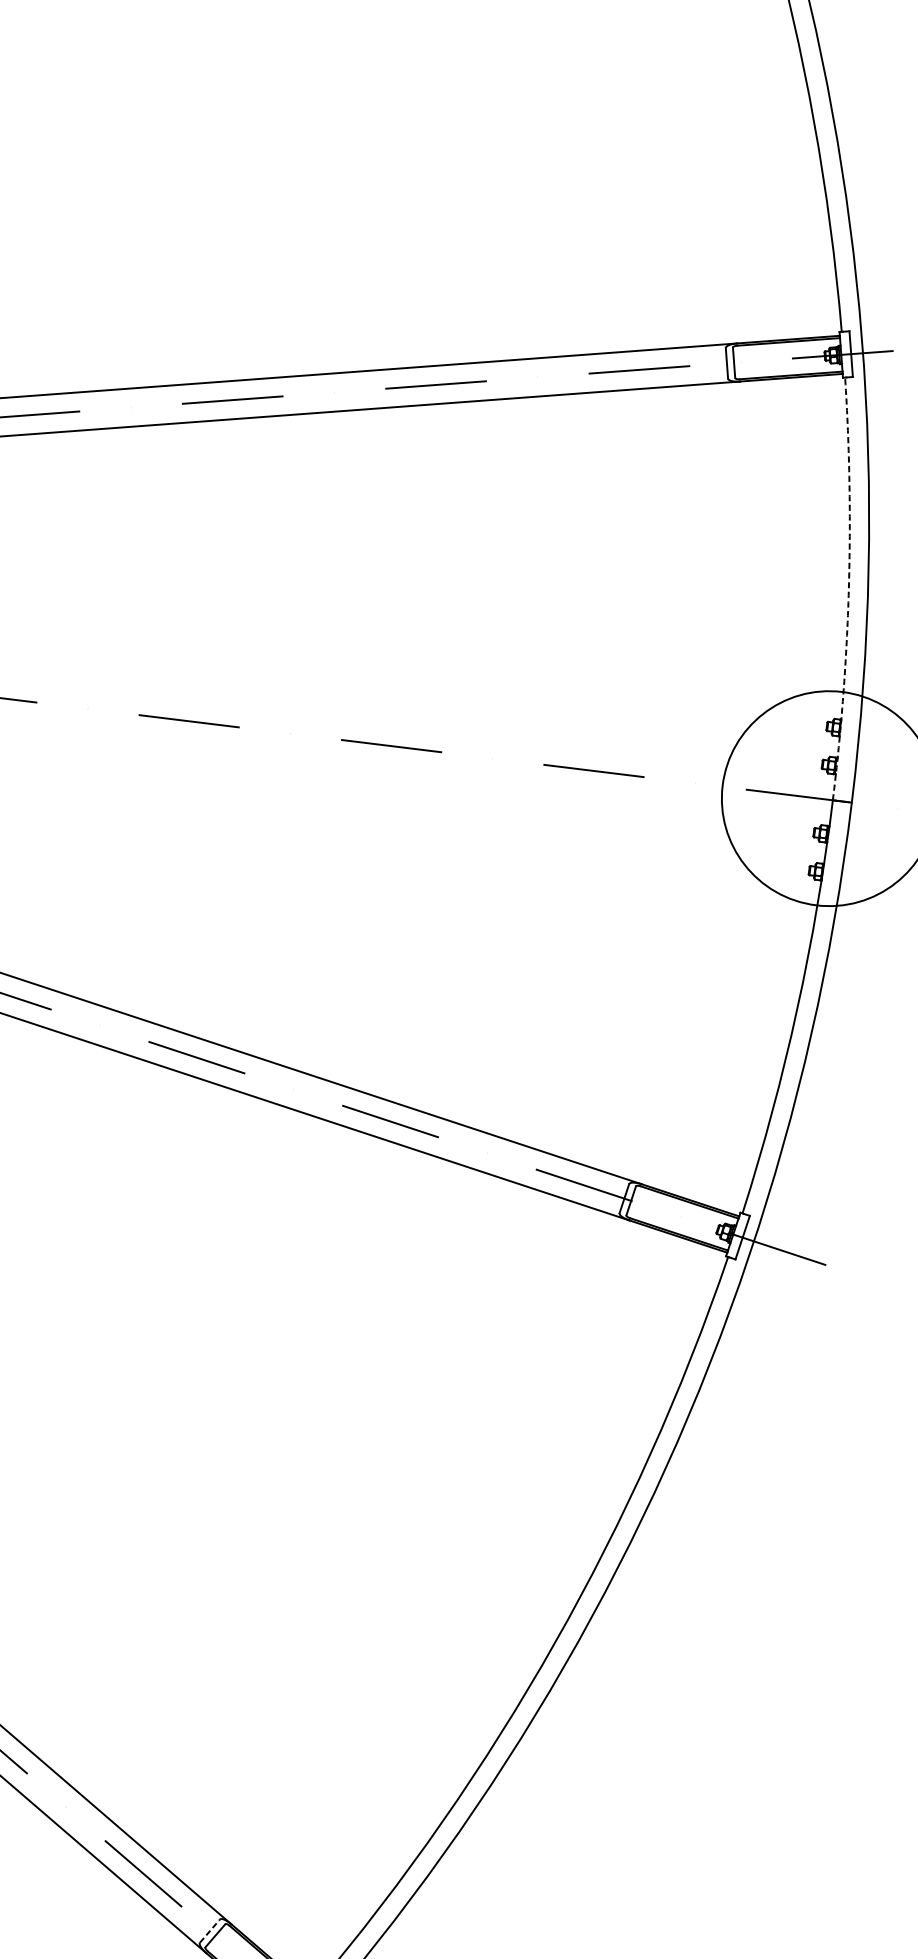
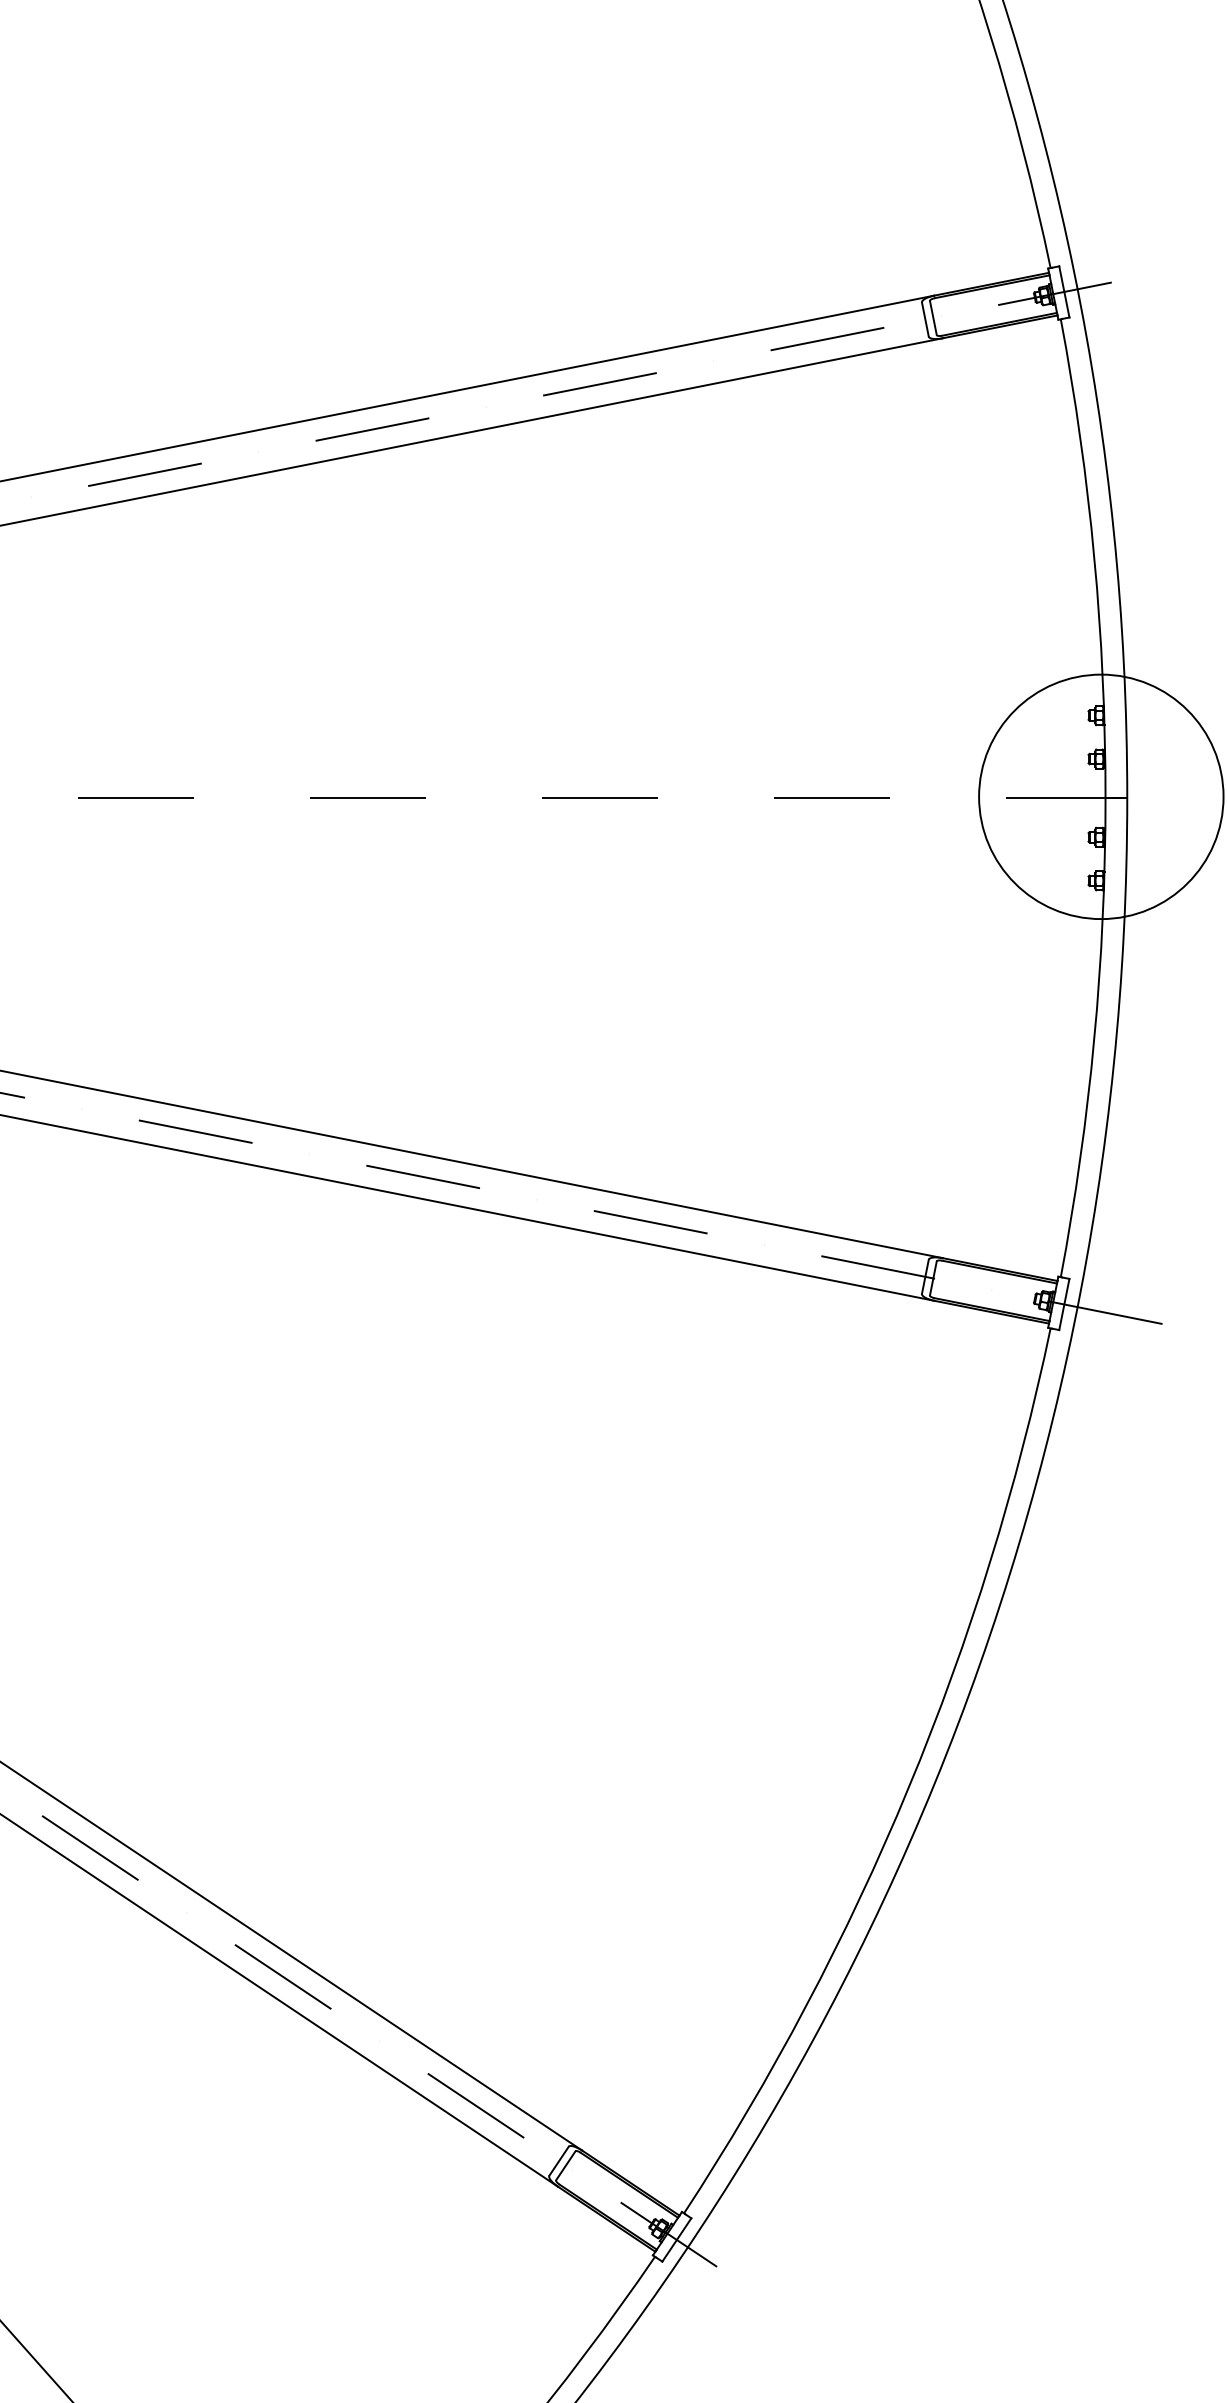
arc: (849, 589) -> (1094, 557), dashed -> solid
line: (210, 1930) -> (559, 2160), dashed -> solid

